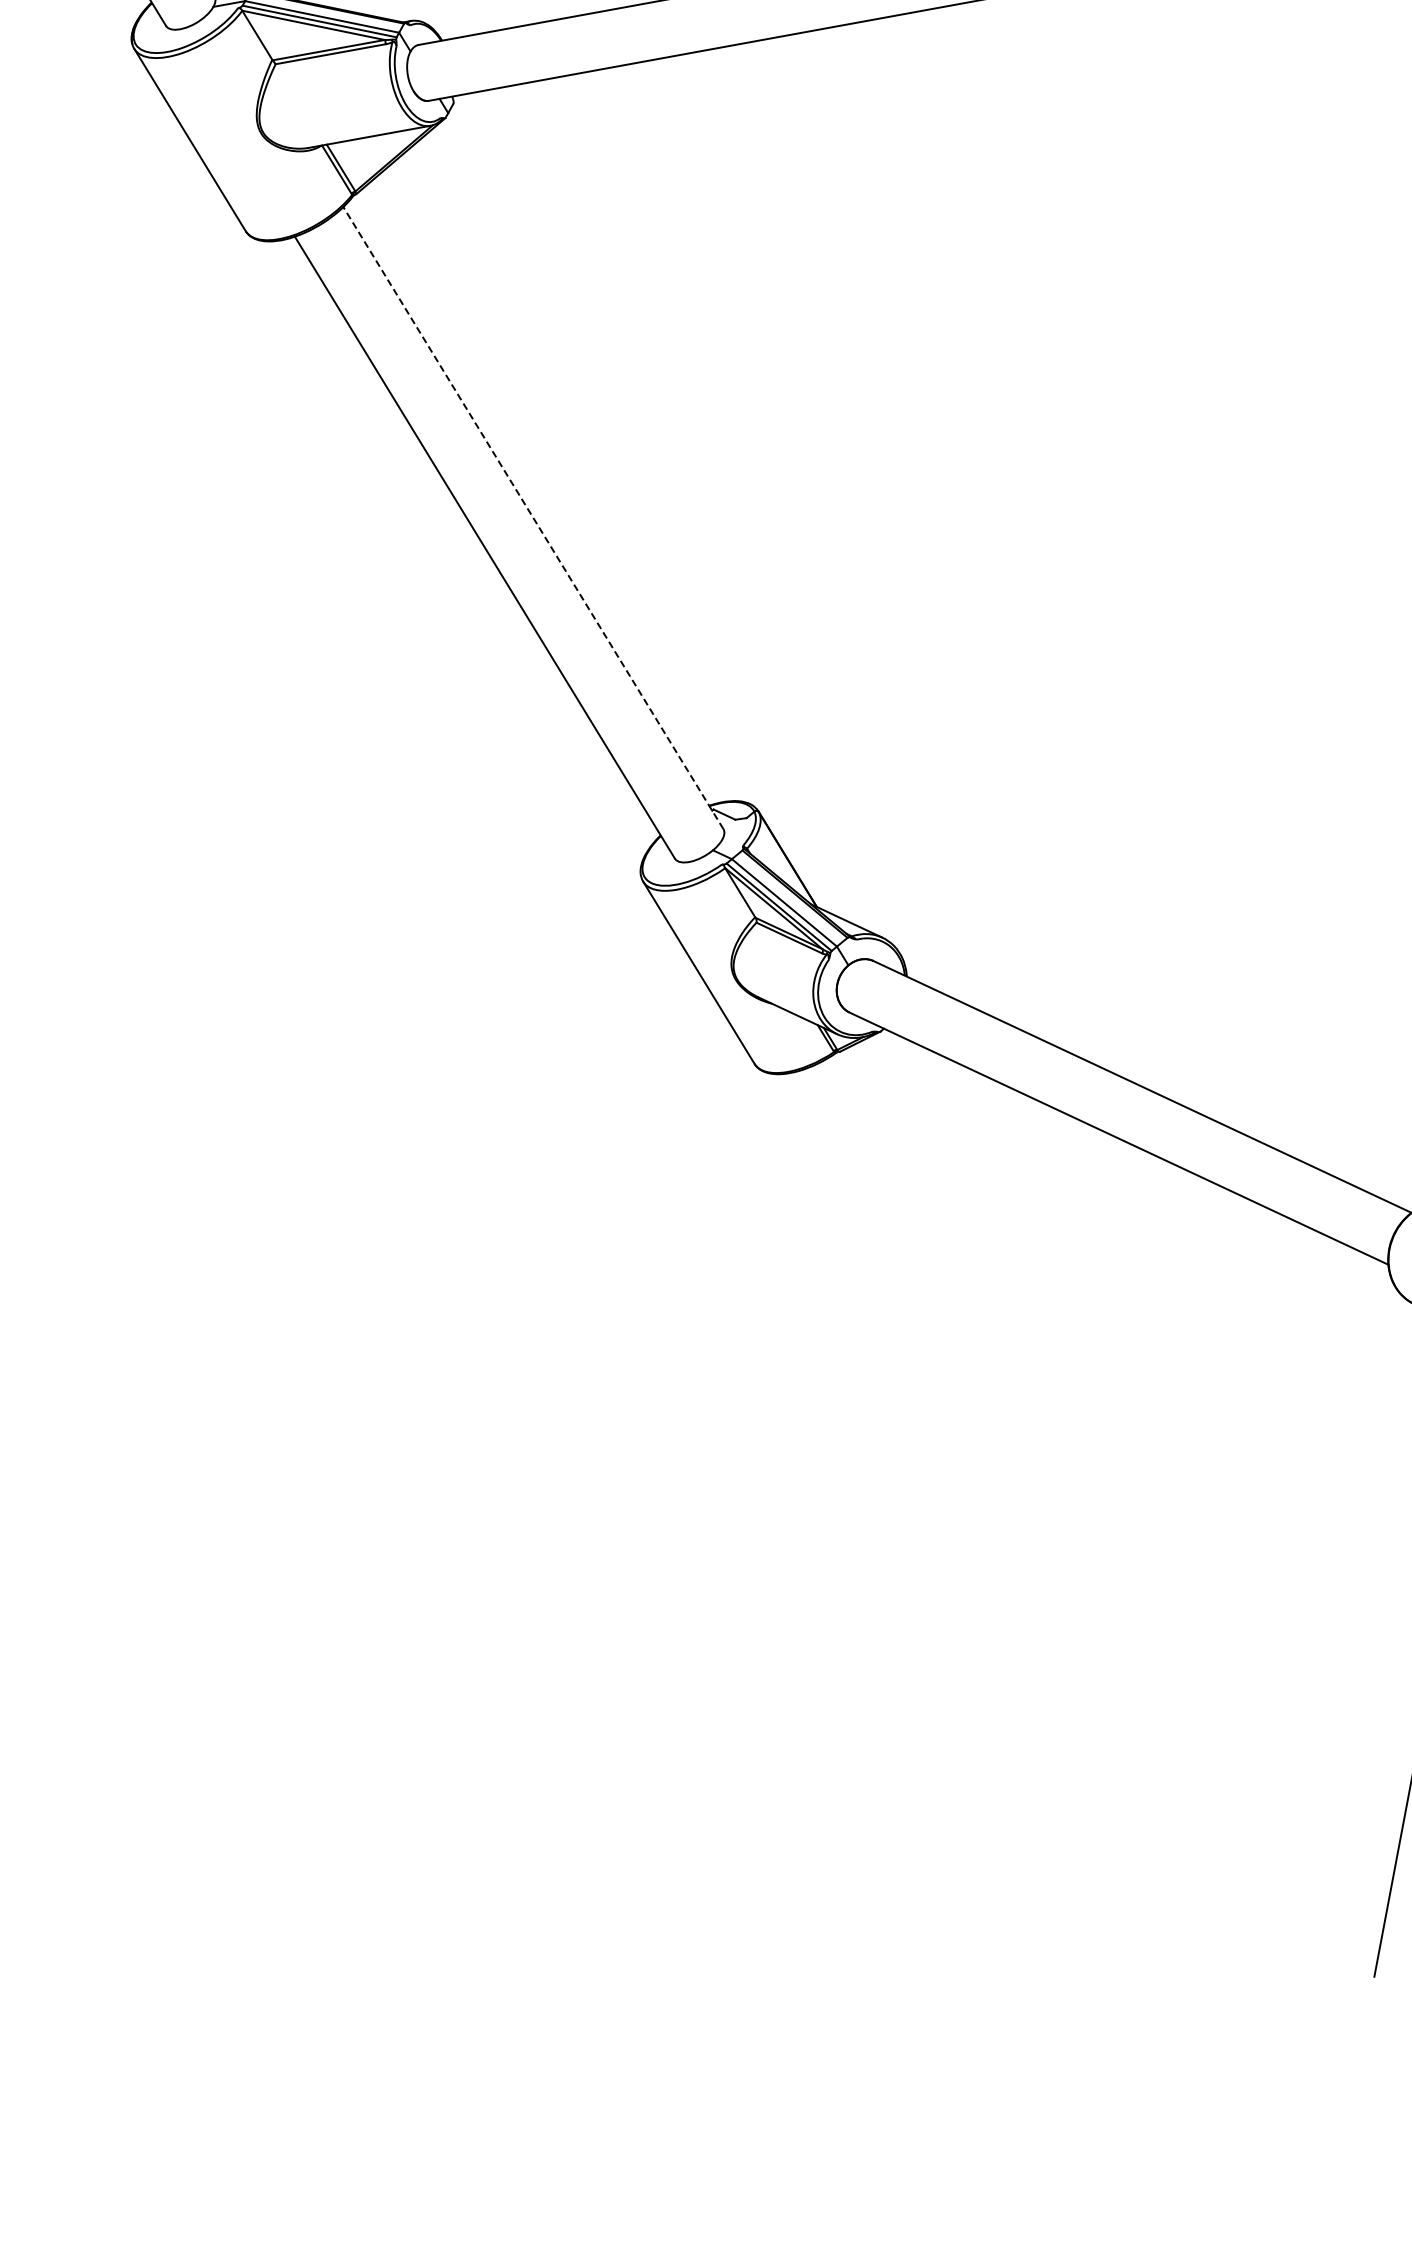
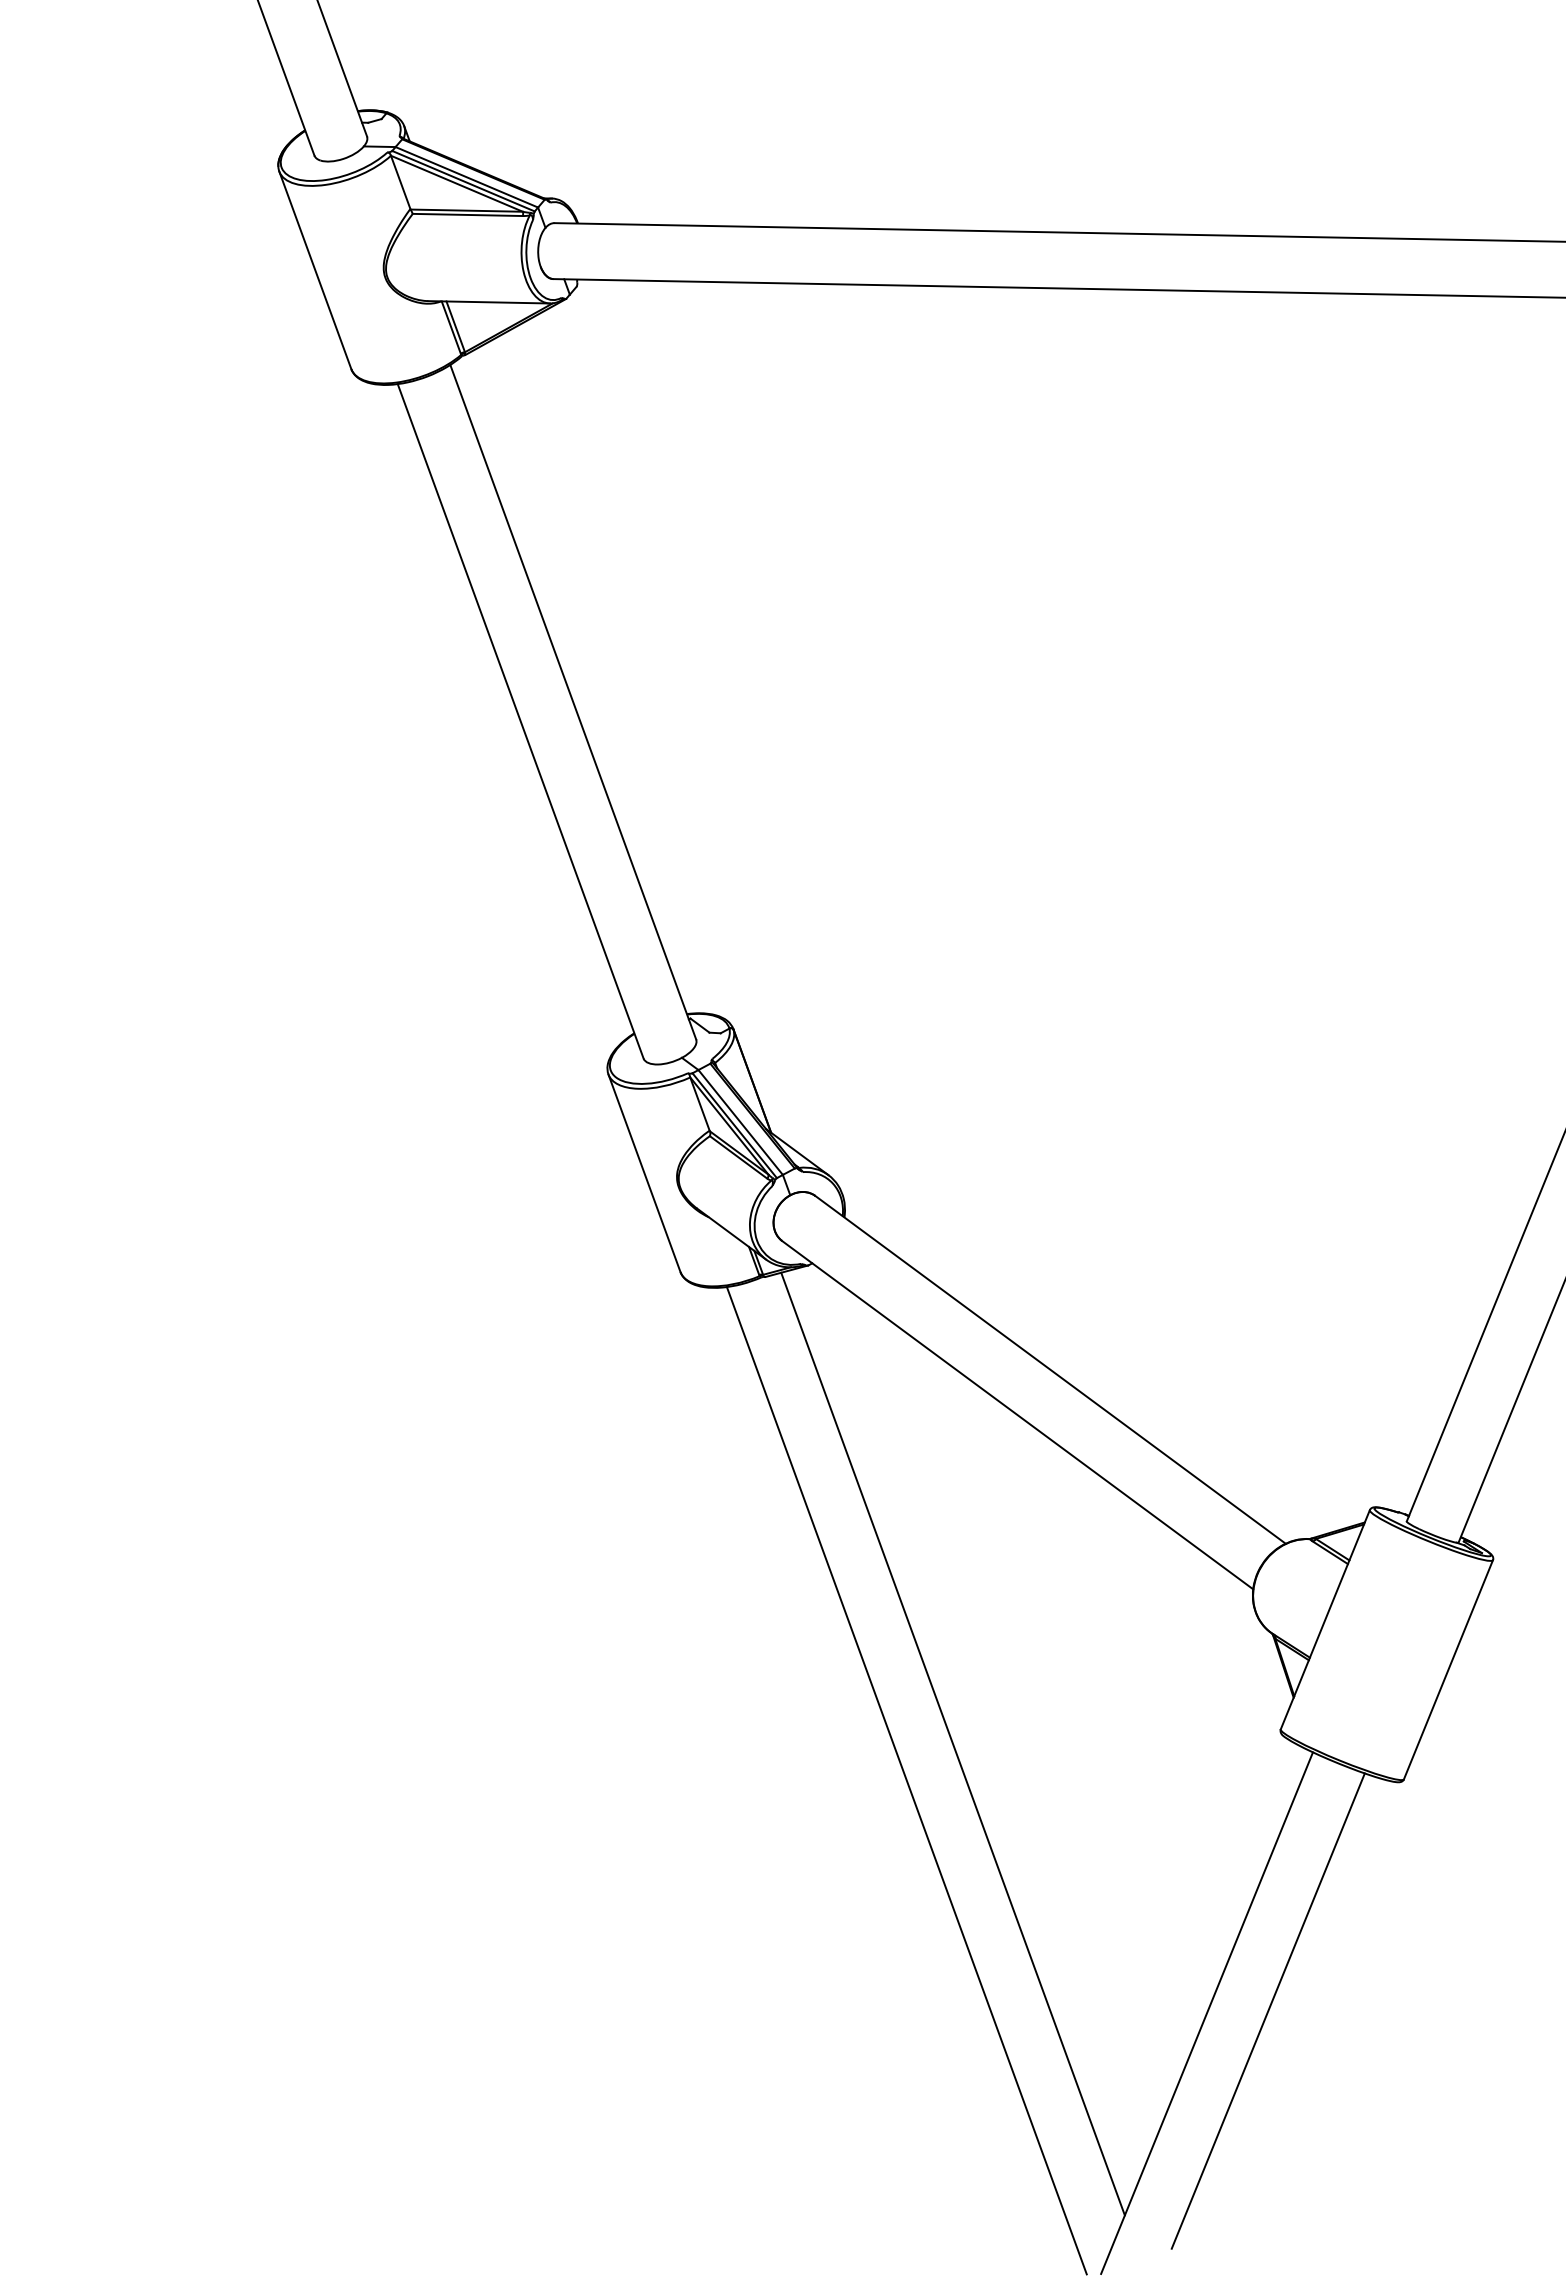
line: (533, 518) -> (573, 702), dashed -> solid
line: (1119, 1478) -> (952, 1743), added
line: (1081, 1524) -> (906, 1780), added

